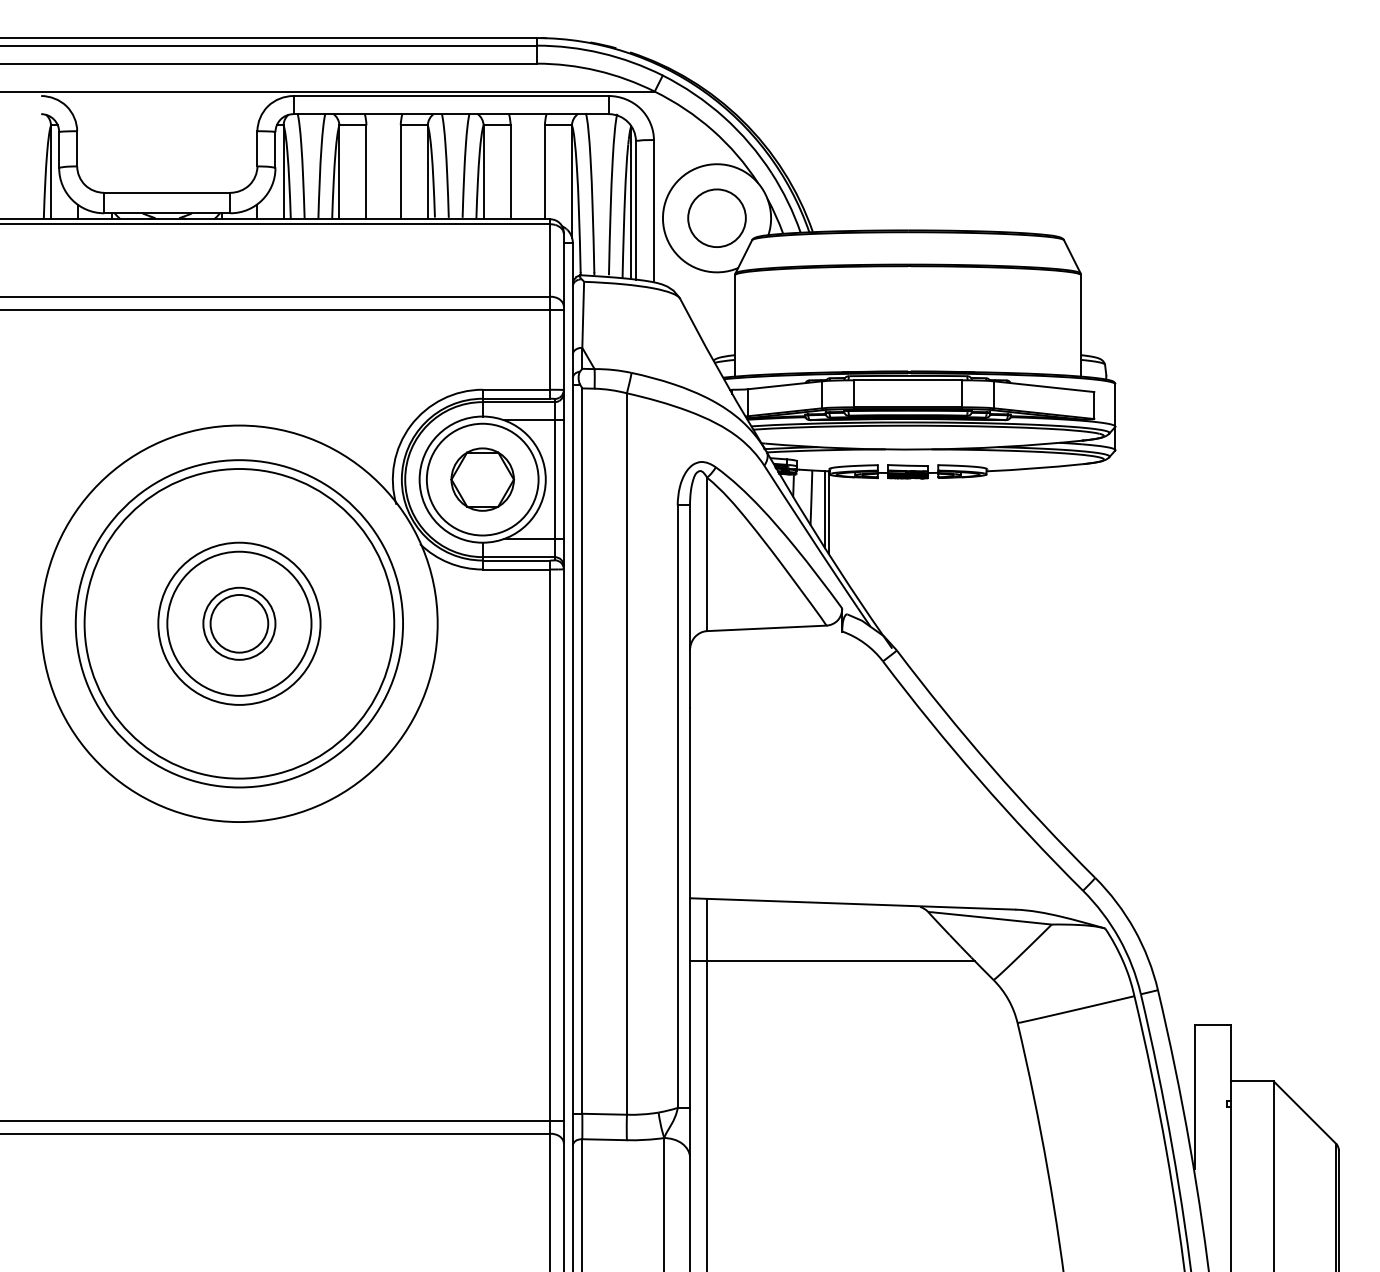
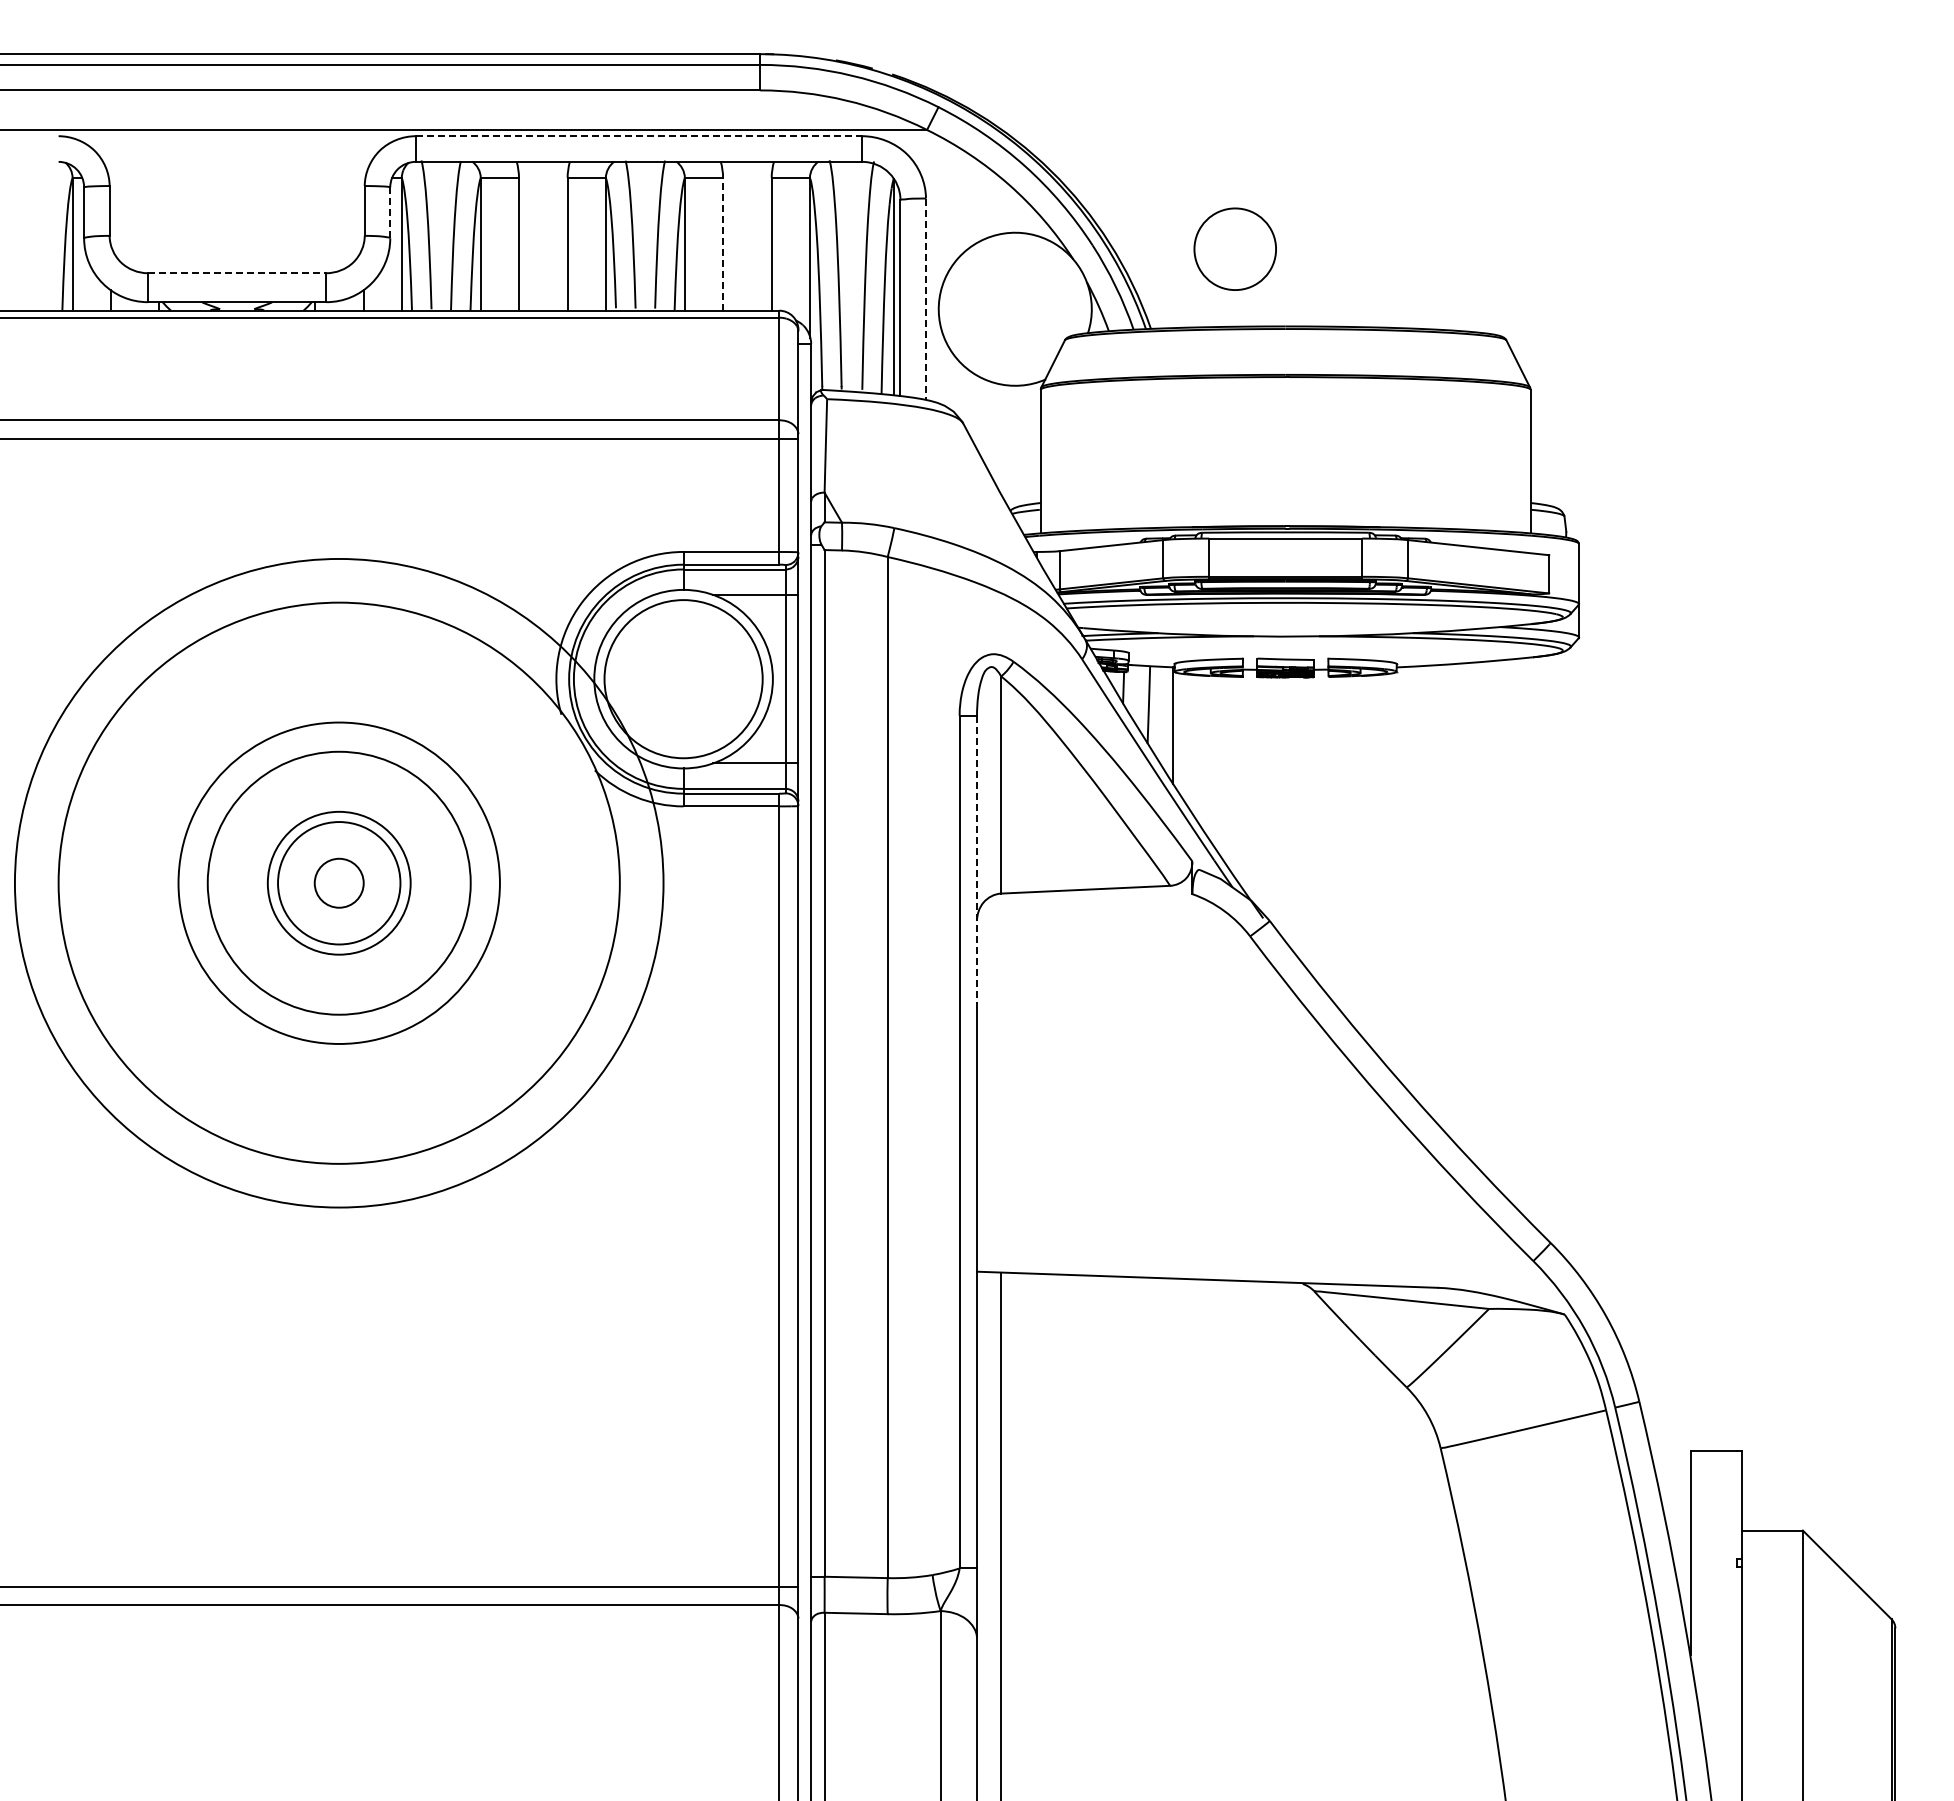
line: (451, 96) -> (639, 136), solid -> dashed
line: (275, 149) -> (390, 212), solid -> dashed
line: (510, 171) -> (723, 243), solid -> dashed
line: (167, 193) -> (237, 273), solid -> dashed
line: (653, 211) -> (925, 299), solid -> dashed
circle: (716, 217) -> (1234, 248), moved
part: (482, 479) -> (683, 679), removed
line: (825, 509) -> (1168, 721), removed
line: (690, 607) -> (977, 859), solid -> dashed
circle: (238, 623) -> (338, 882), size x1.4
circle: (239, 623) -> (339, 883), size x0.6
circle: (239, 623) -> (339, 883), size x0.6
circle: (239, 623) -> (339, 883), size x0.6
circle: (239, 623) -> (339, 883), size x1.4
circle: (239, 623) -> (339, 883), size x1.4
line: (832, 961) -> (1178, 1361), removed

